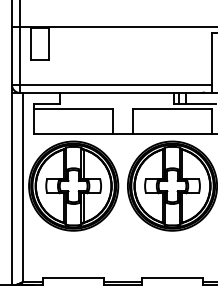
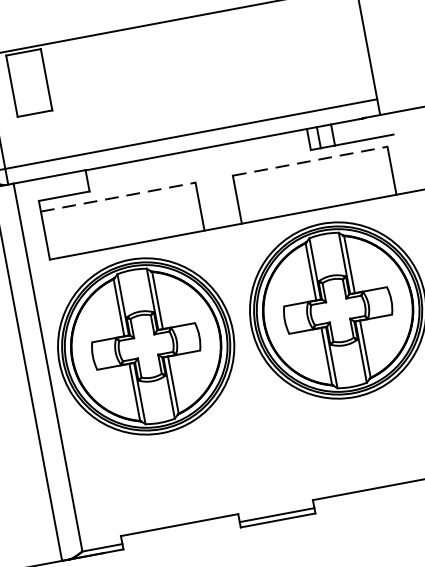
line: (73, 109) -> (117, 197), solid -> dashed
line: (172, 109) -> (310, 161), solid -> dashed

